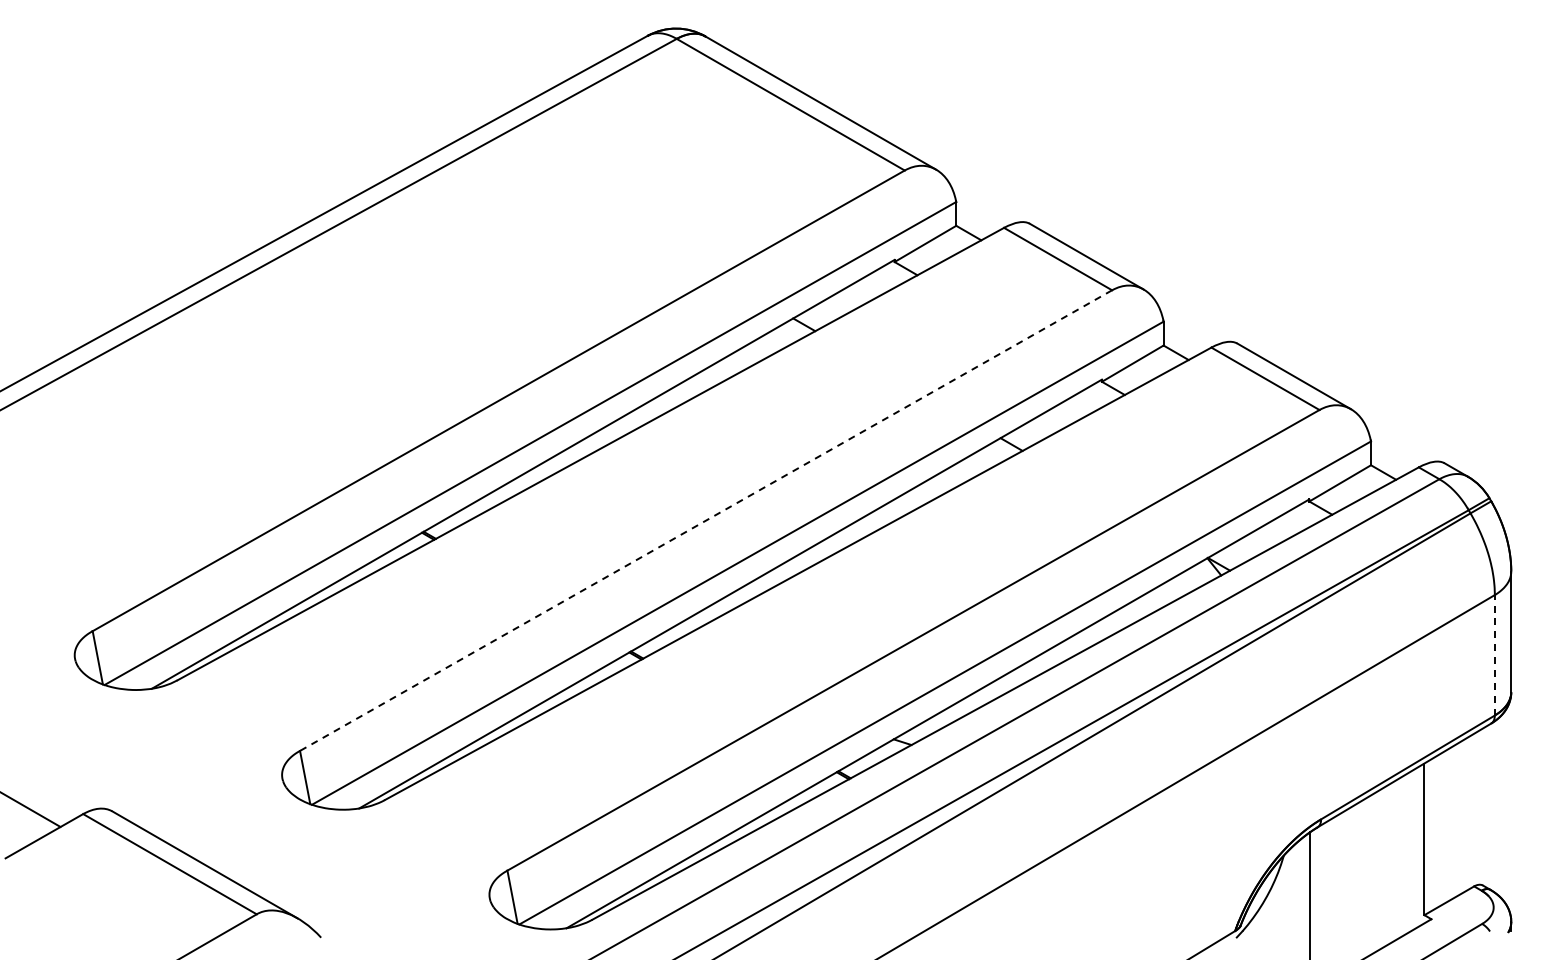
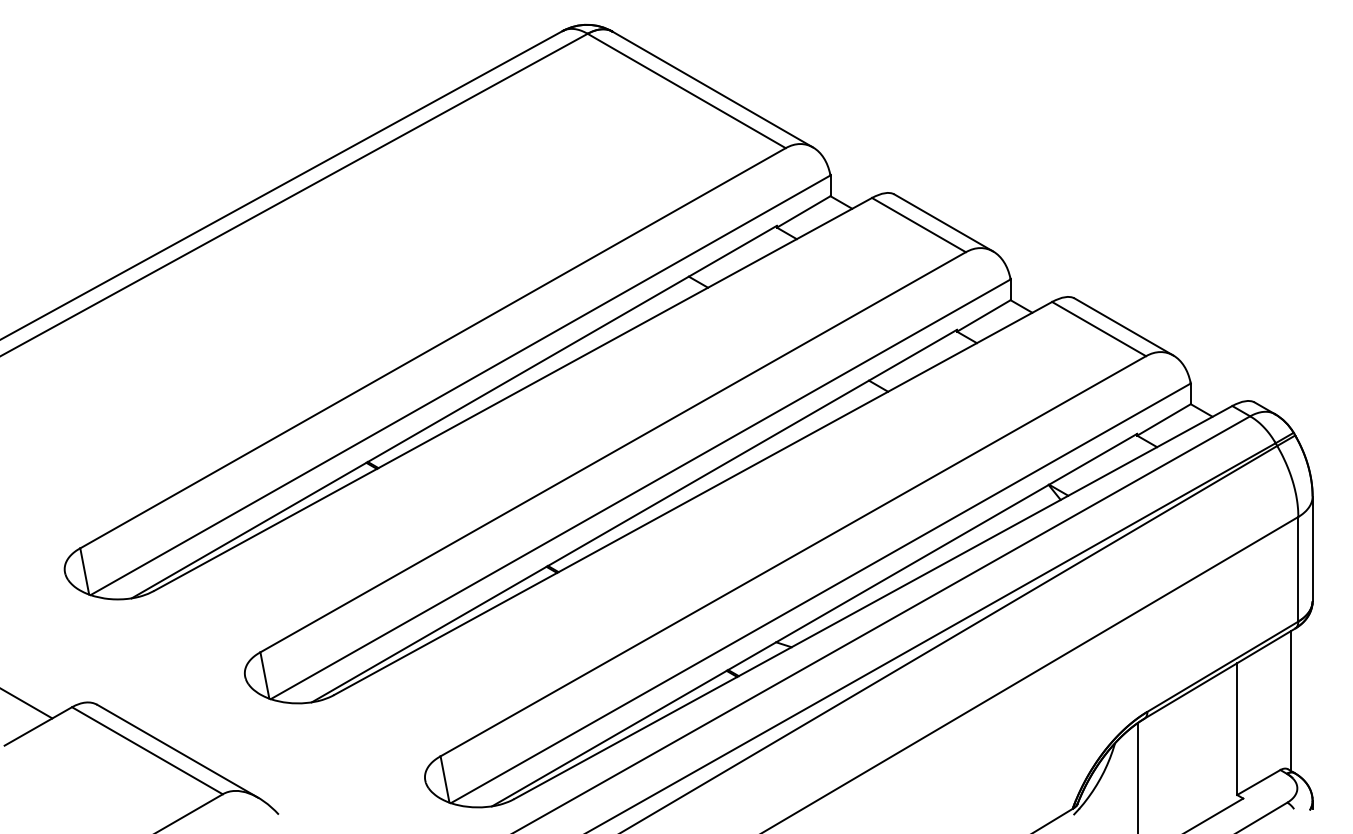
line: (706, 520) -> (613, 452), dashed -> solid
line: (1494, 654) -> (1298, 568), dashed -> solid
line: (1486, 806) -> (1291, 700), added

